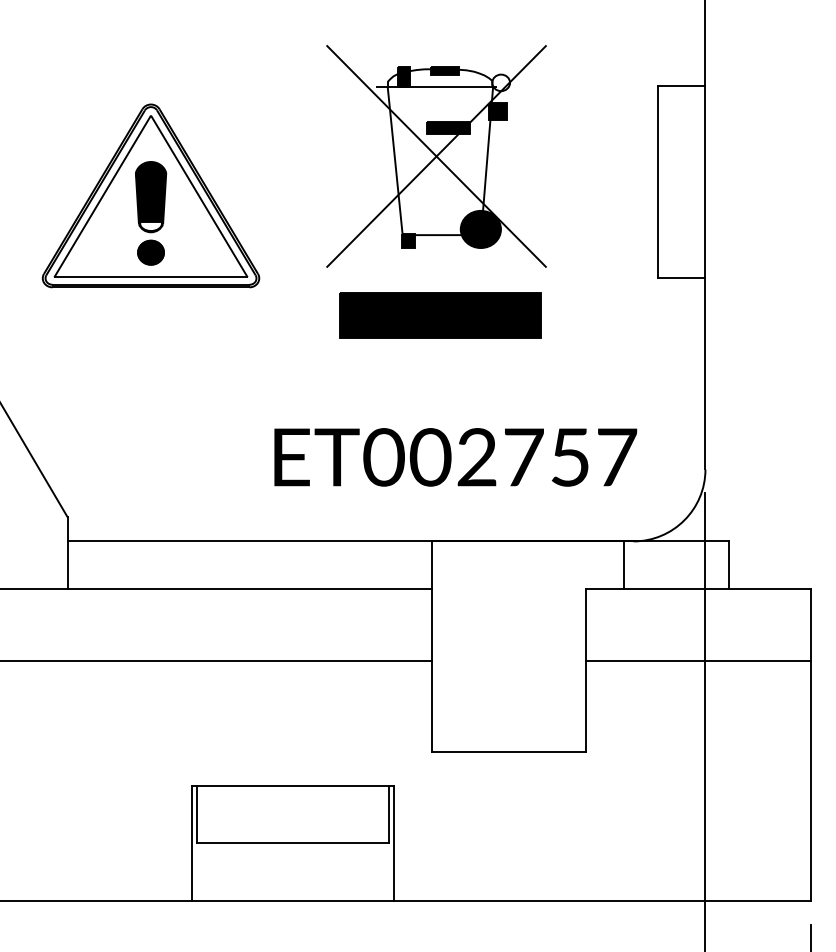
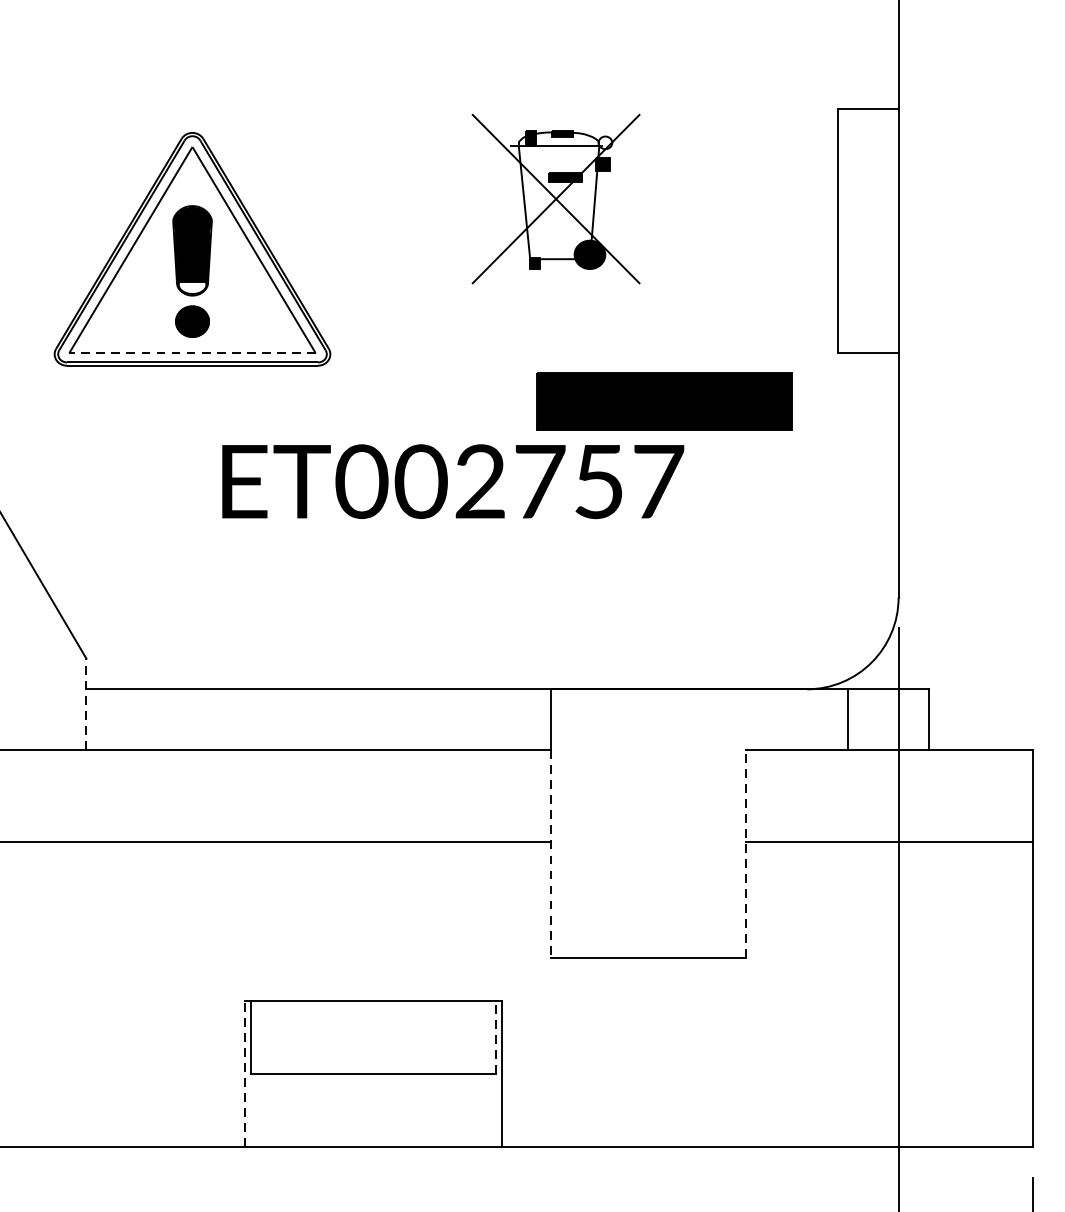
part: (436, 156) -> (556, 199), size x0.6
line: (151, 277) -> (193, 353), solid -> dashed
part: (440, 315) -> (664, 401), moved
text: (455, 457) -> (452, 481), moved
line: (67, 553) -> (86, 704), solid -> dashed
line: (623, 565) -> (847, 719), moved
line: (432, 670) -> (550, 853), solid -> dashed
line: (585, 670) -> (745, 853), solid -> dashed
line: (389, 814) -> (496, 1037), solid -> dashed
line: (192, 843) -> (245, 1074), solid -> dashed

